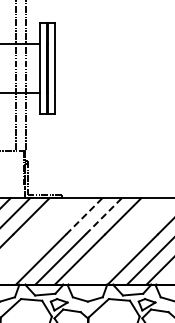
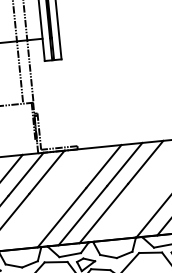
line: (84, 216) -> (104, 166), dashed -> solid
line: (103, 216) -> (124, 164), dashed -> solid

